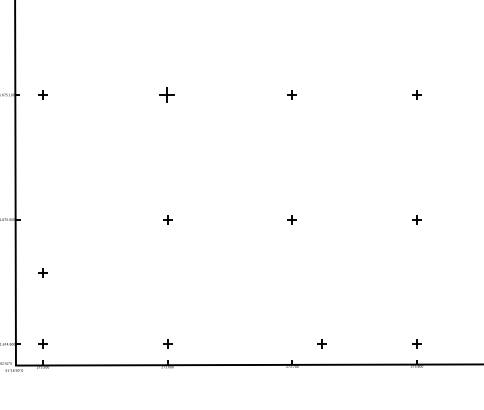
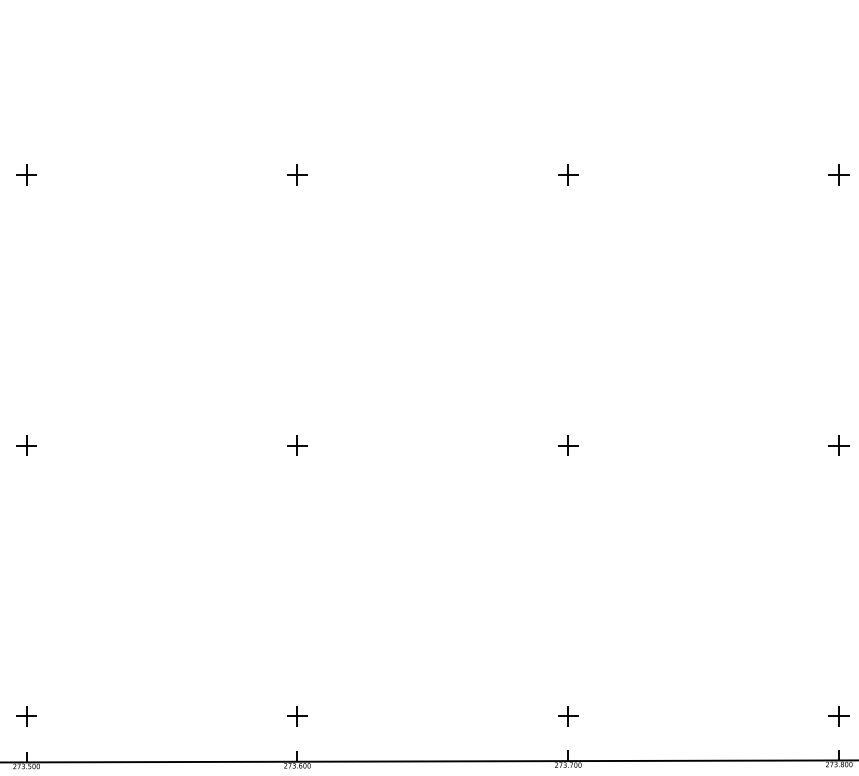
part: (167, 94) -> (297, 173), size x0.62
part: (42, 272) -> (25, 445), moved
part: (321, 343) -> (566, 714), moved

